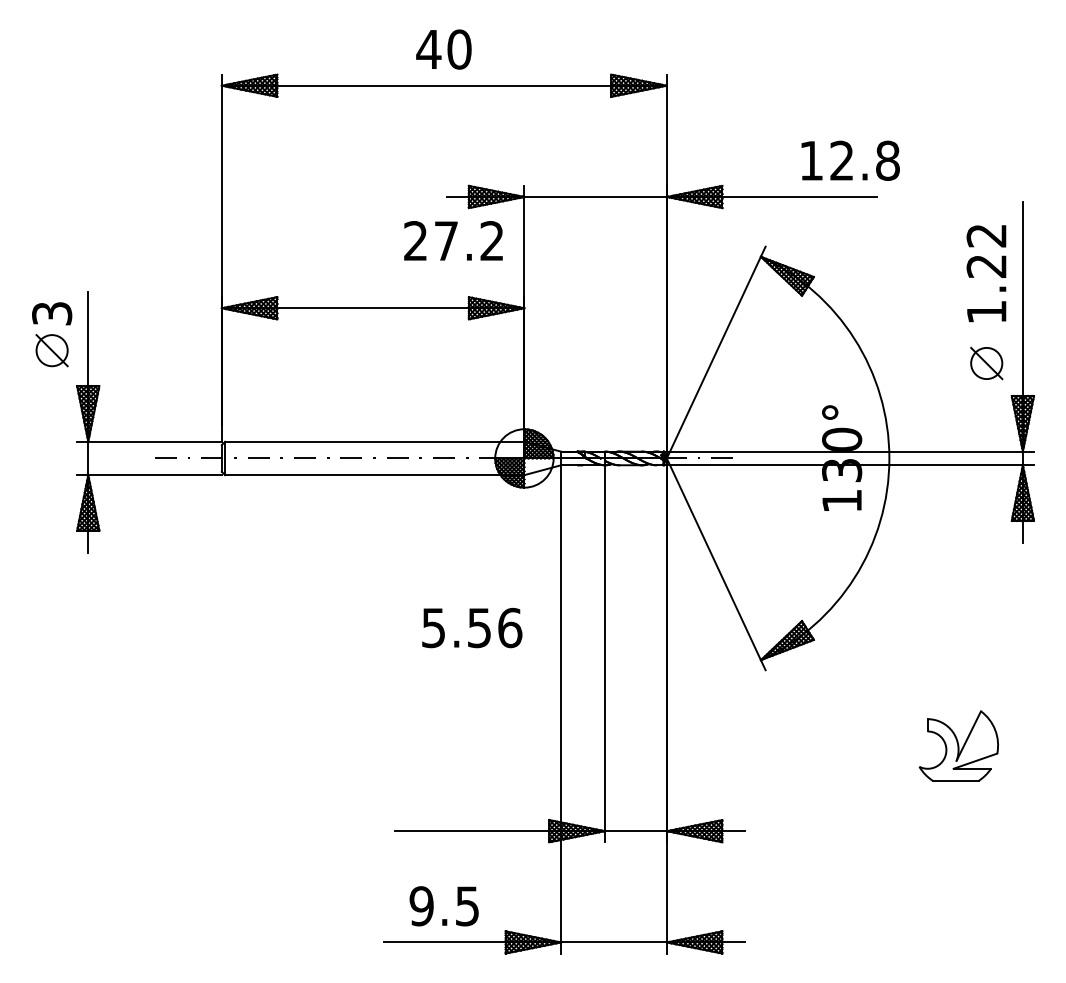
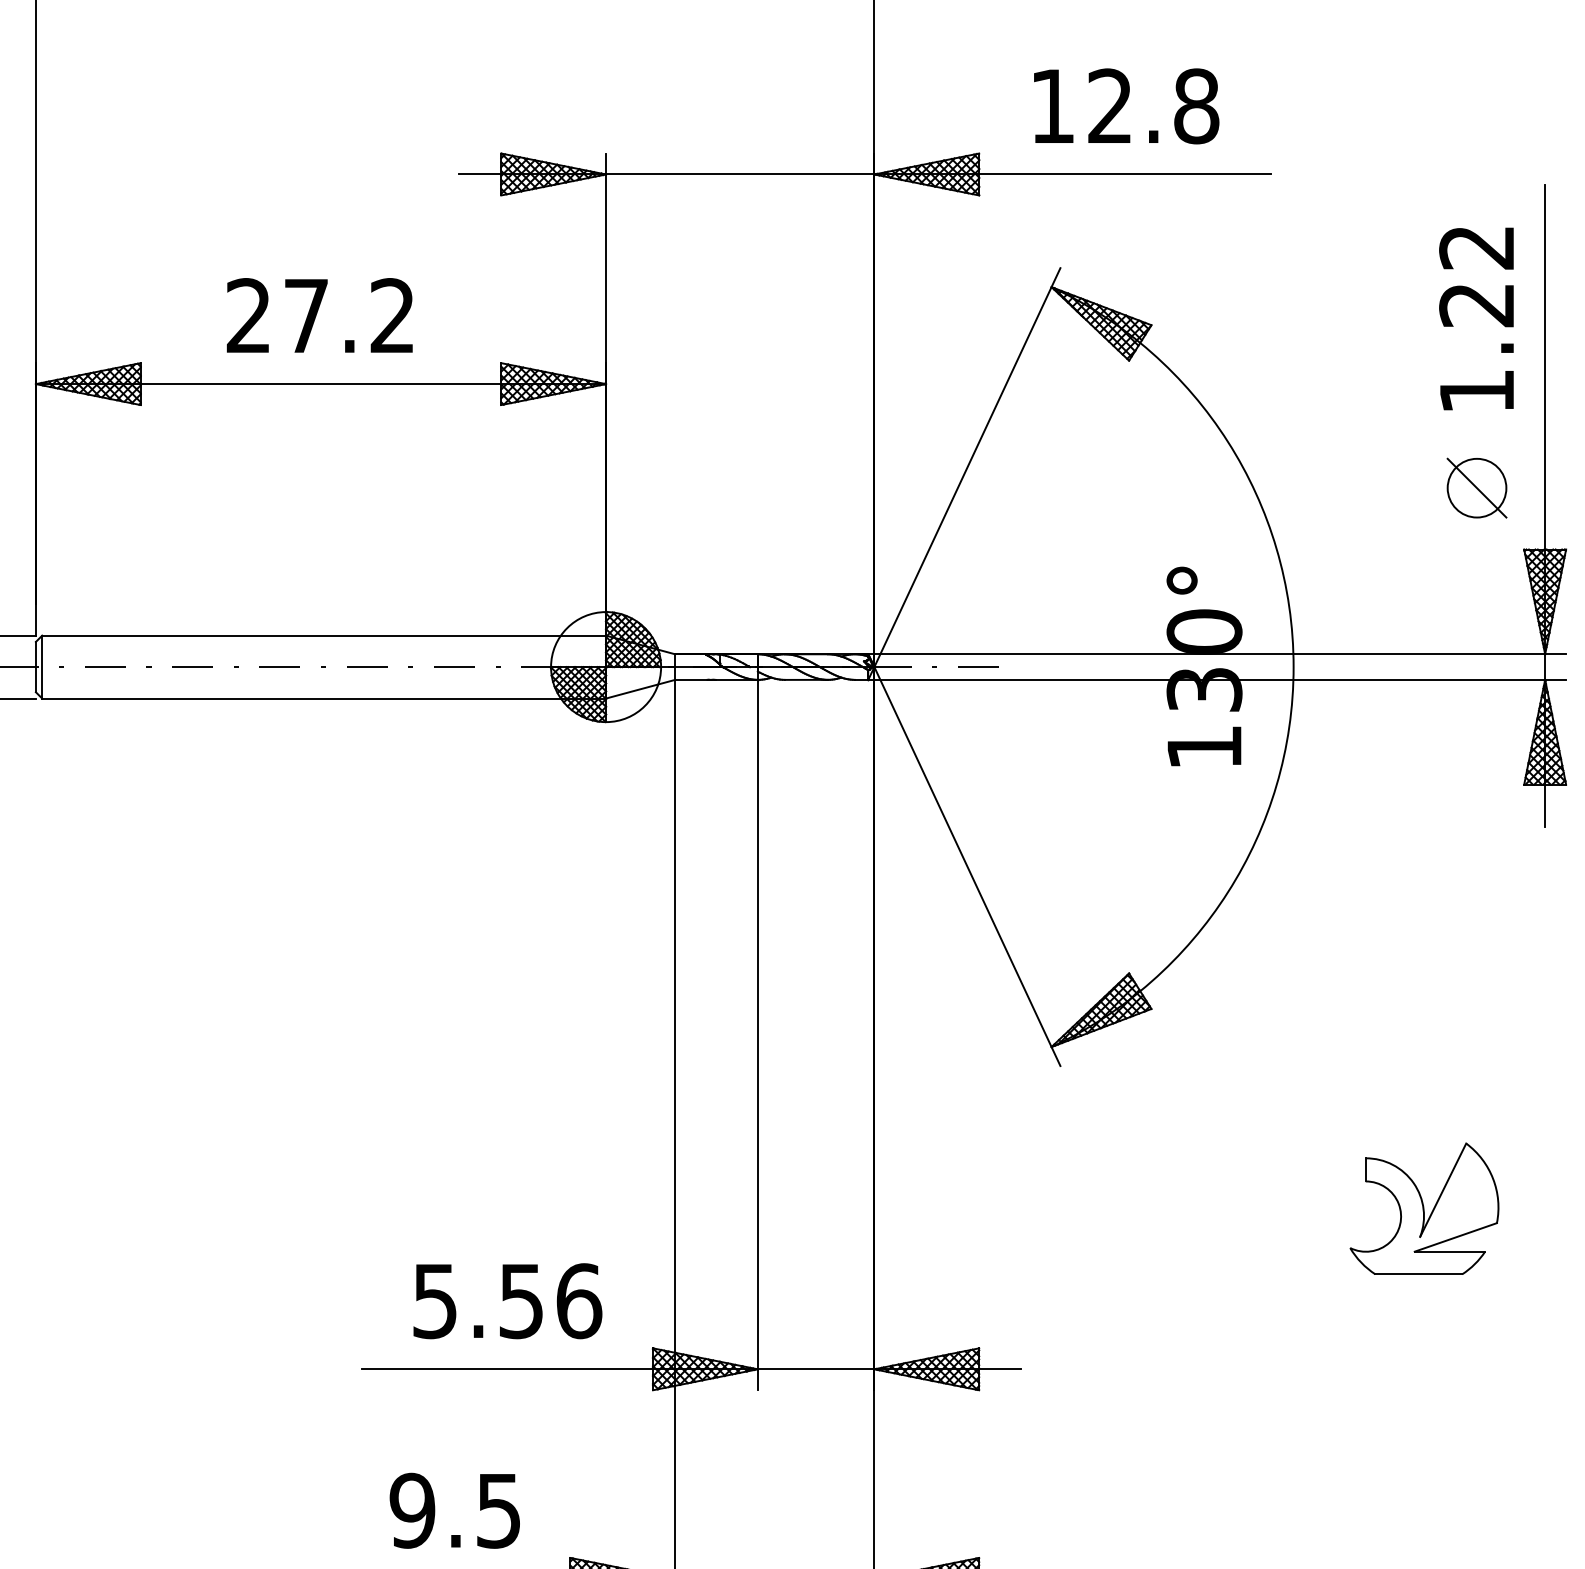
text: (850, 160) -> (1126, 105), moved
text: (453, 240) -> (319, 314), moved
text: (472, 627) -> (508, 1300), moved

